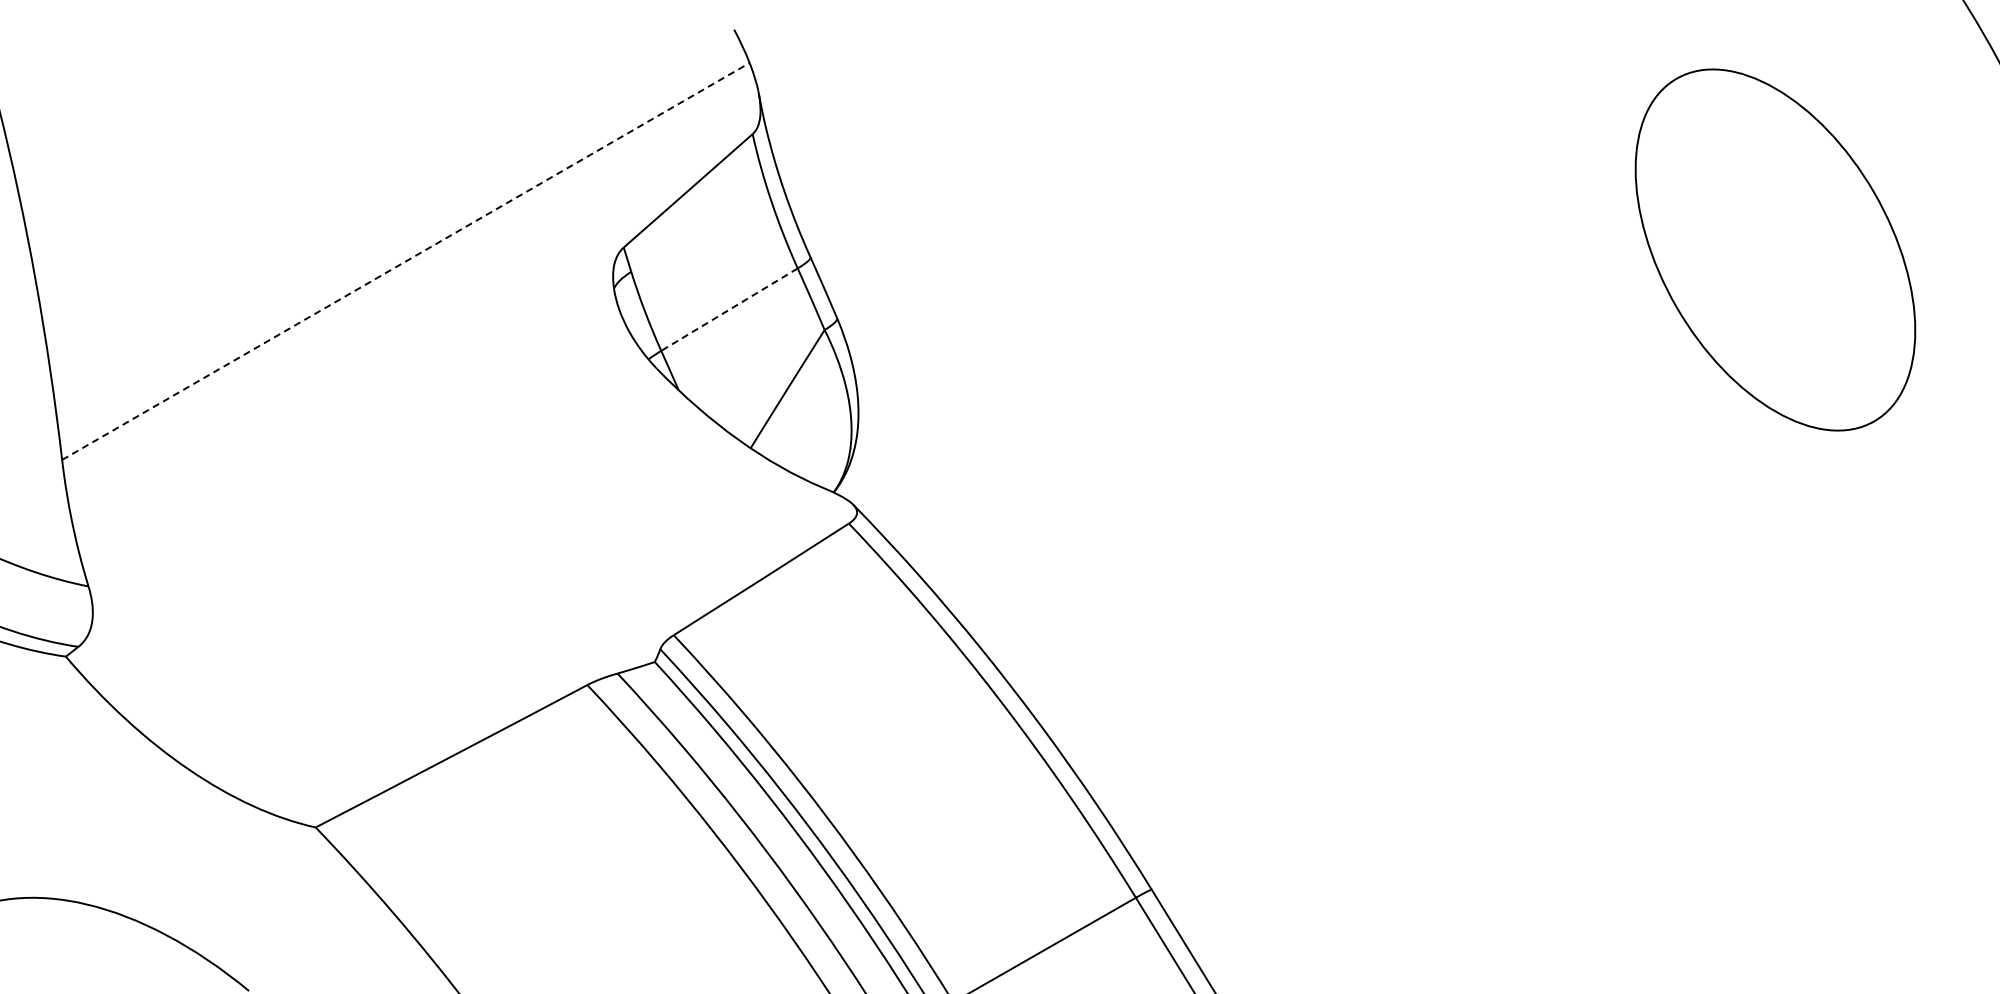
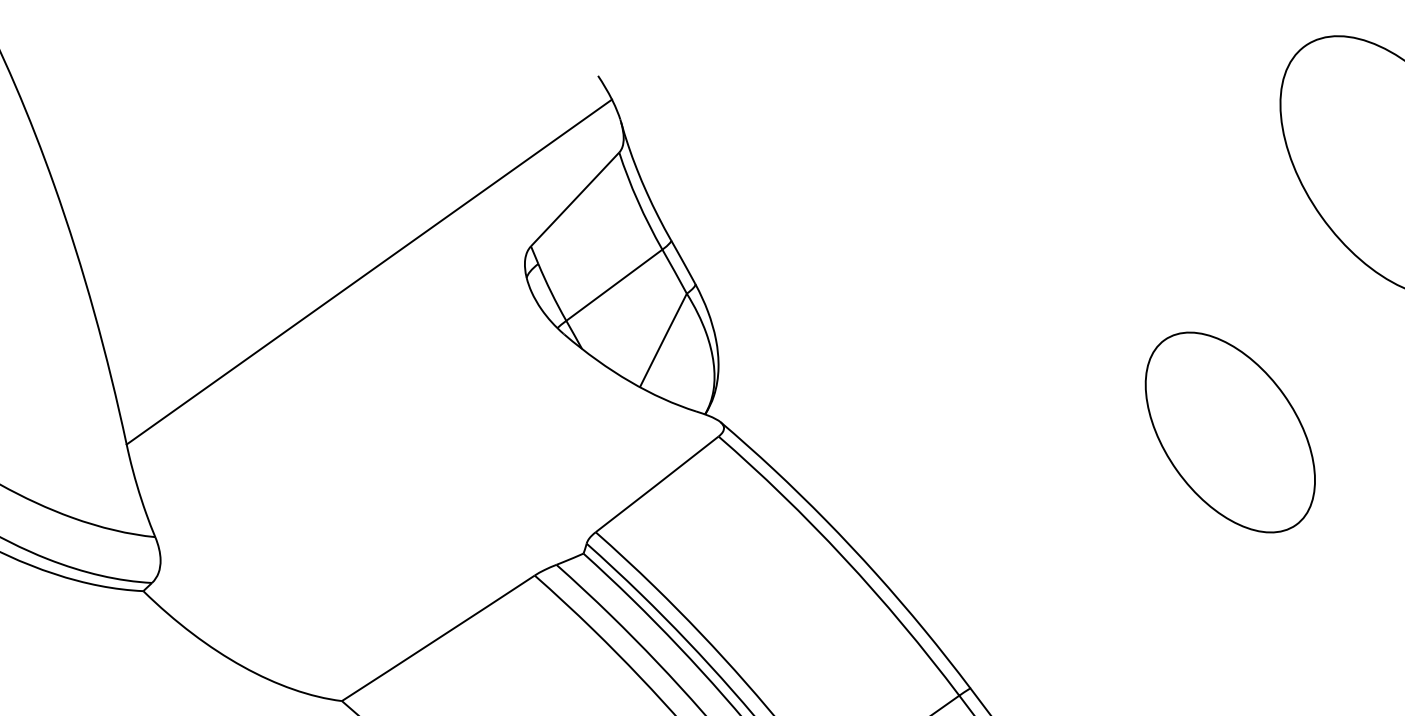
line: (405, 261) -> (369, 272), dashed -> solid
line: (729, 309) -> (614, 285), dashed -> solid
part: (1528, 582) -> (1230, 432), added

